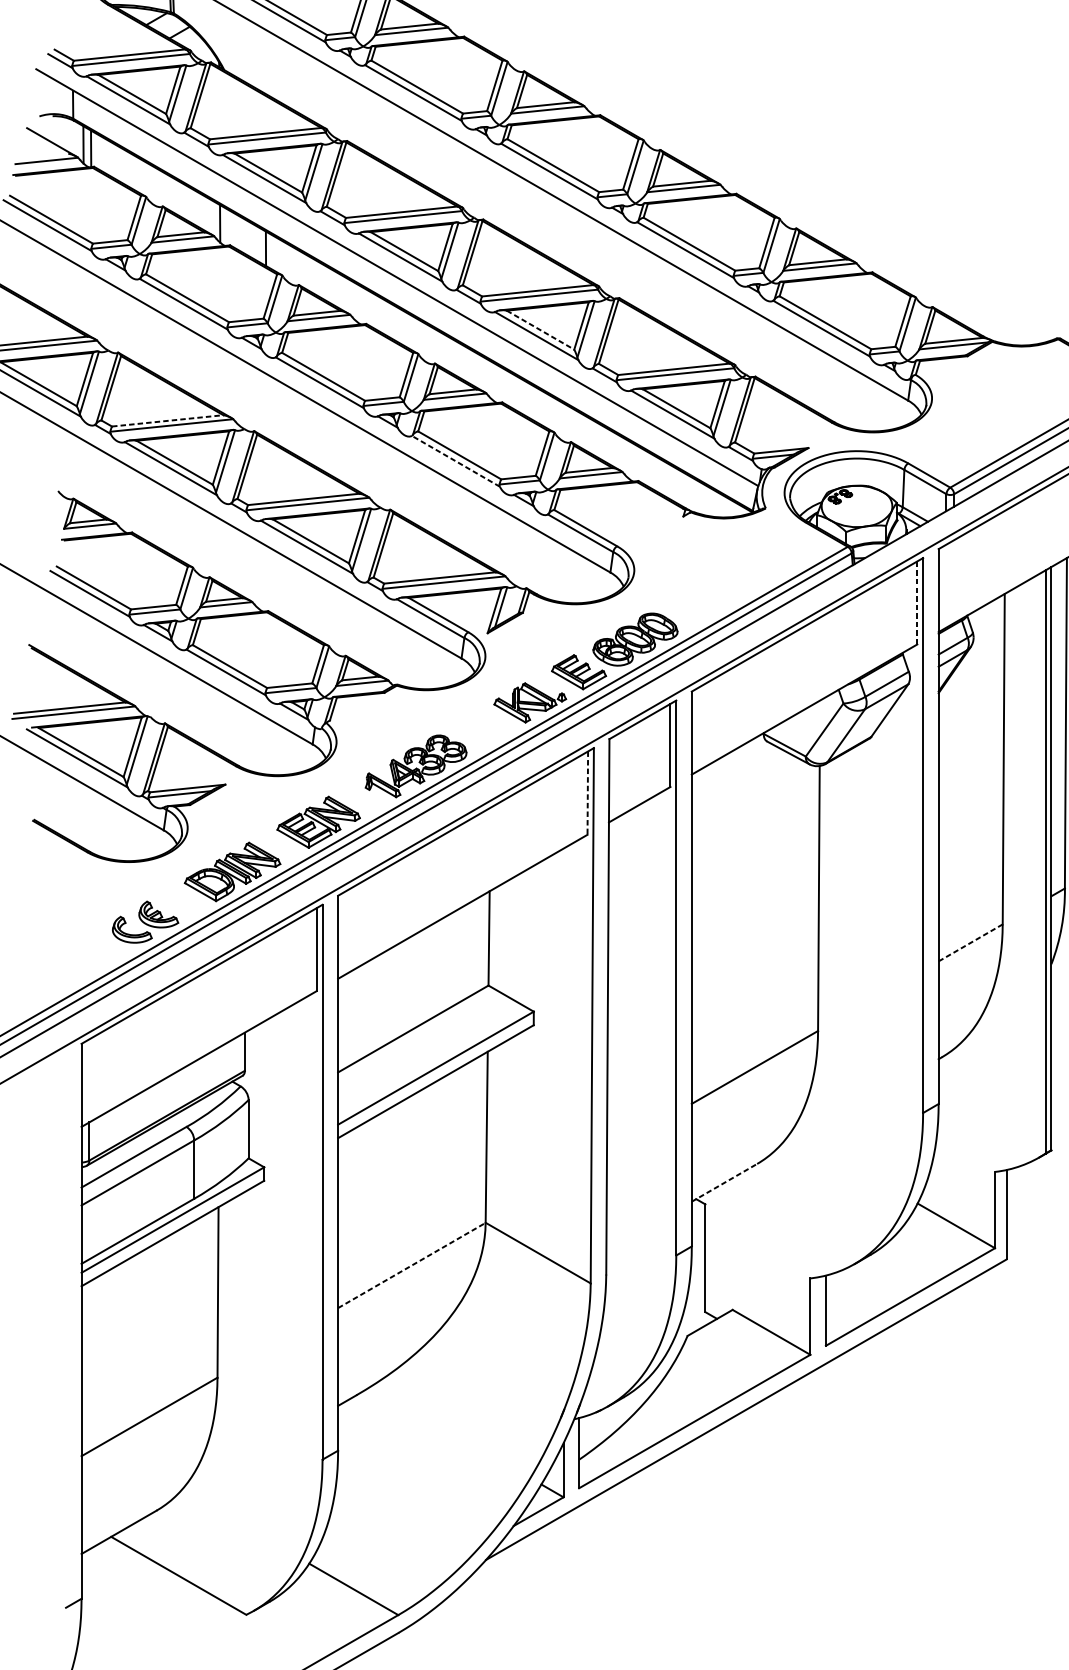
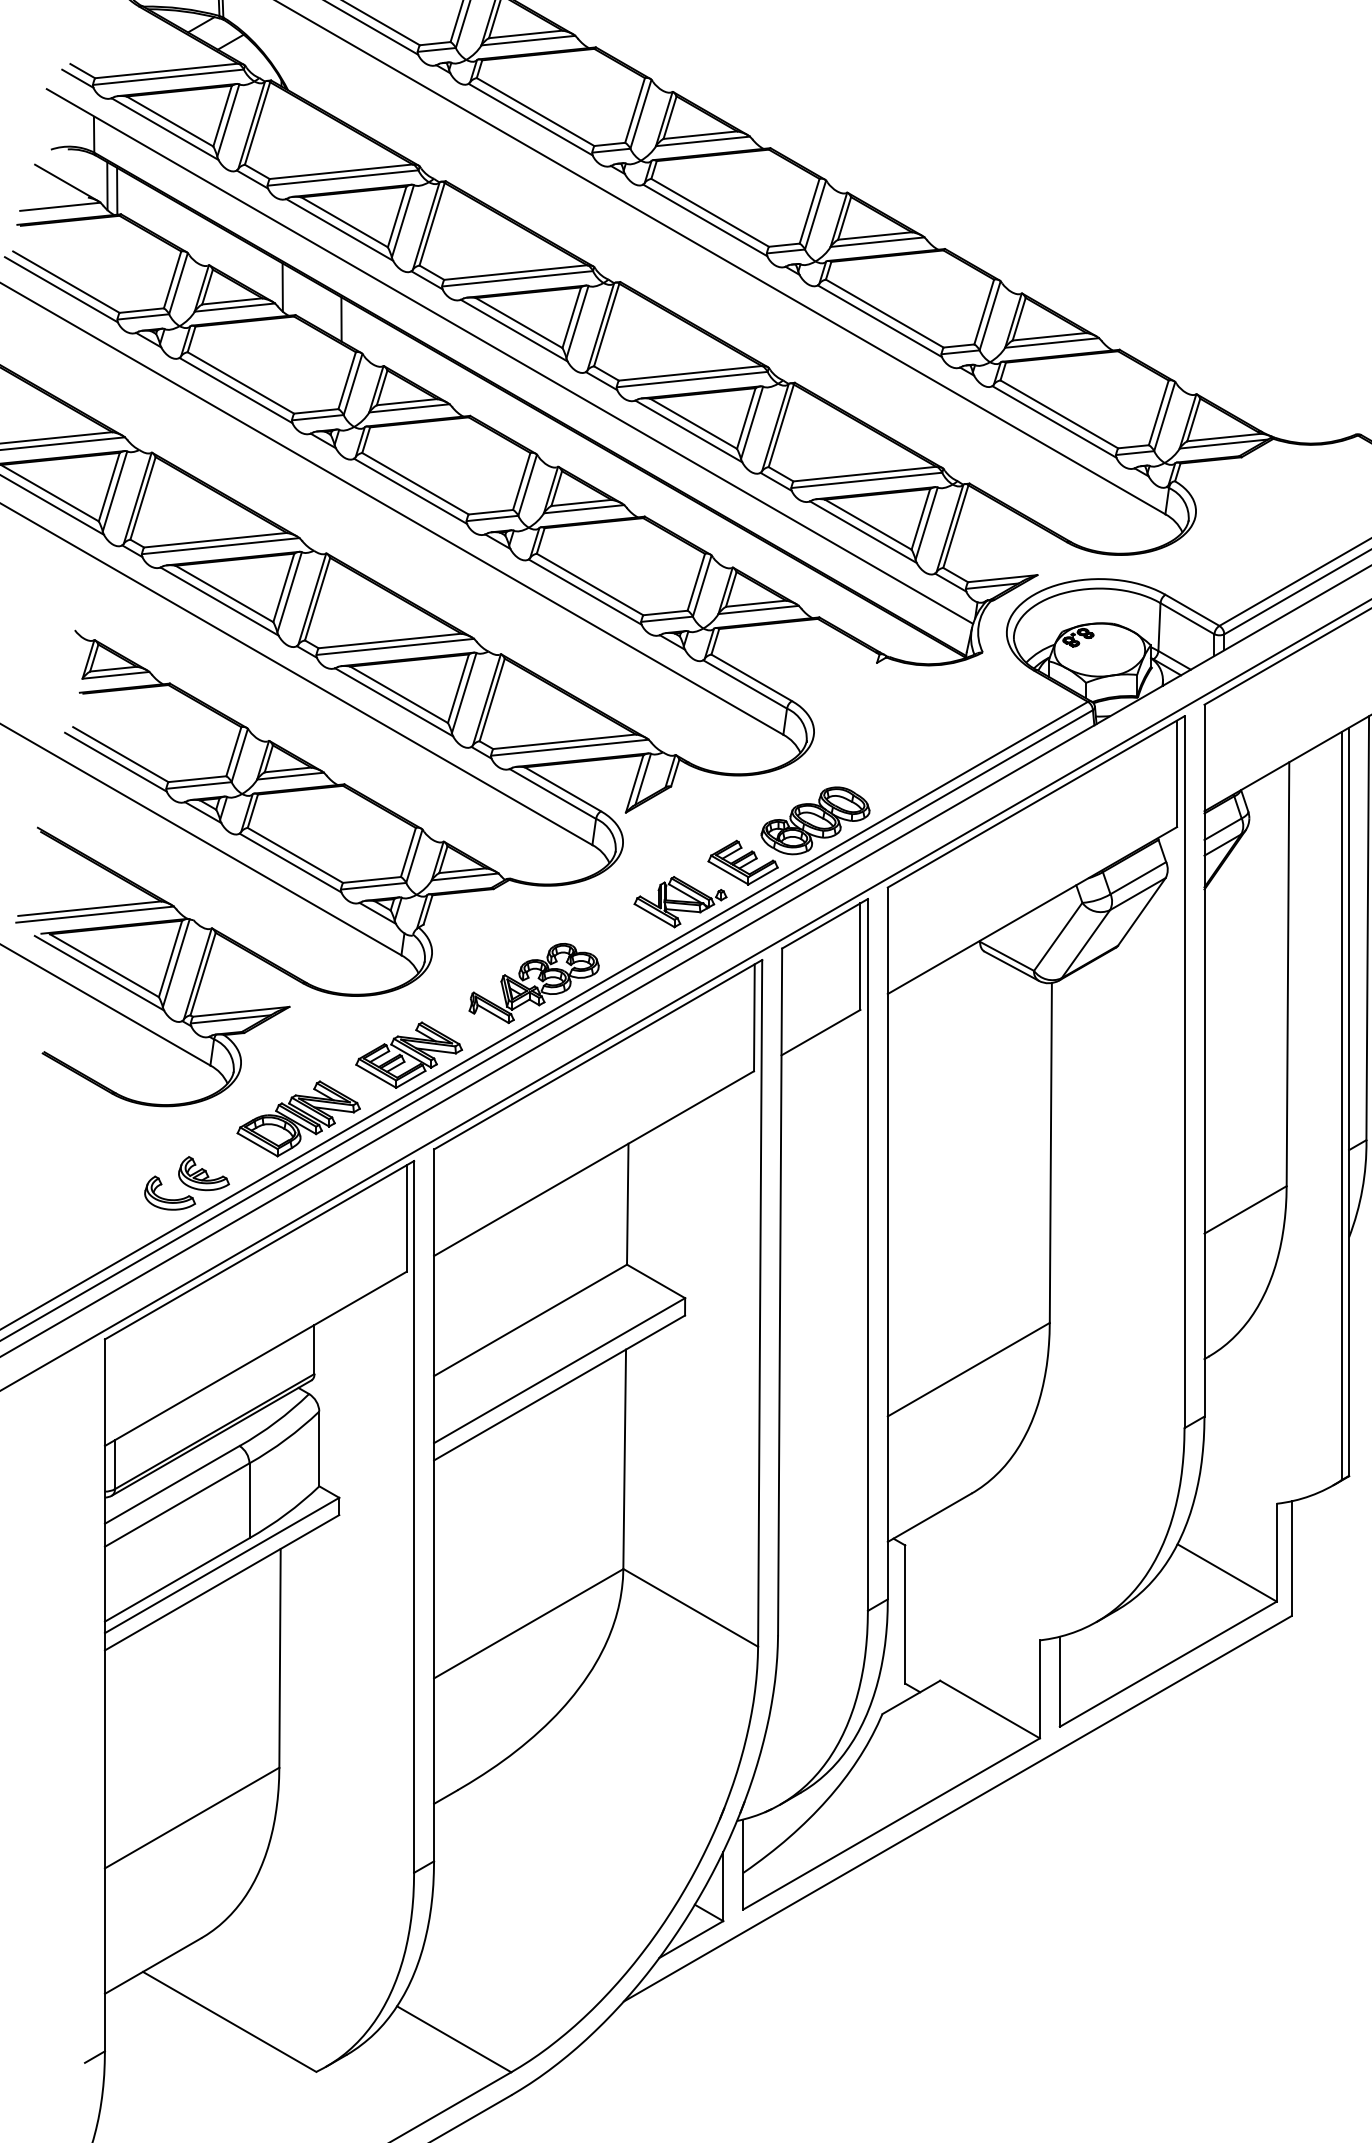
line: (540, 329) -> (693, 423), dashed -> solid
line: (167, 421) -> (215, 540), dashed -> solid
line: (455, 460) -> (584, 591), dashed -> solid
line: (917, 602) -> (1177, 773), dashed -> solid
line: (587, 793) -> (754, 1018), dashed -> solid
line: (971, 942) -> (1246, 1209), dashed -> solid
line: (725, 1182) -> (930, 1517), dashed -> solid
line: (412, 1265) -> (529, 1623), dashed -> solid

